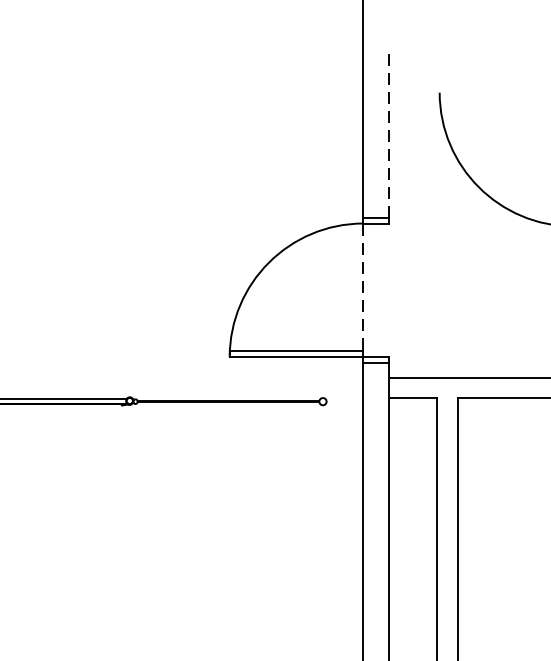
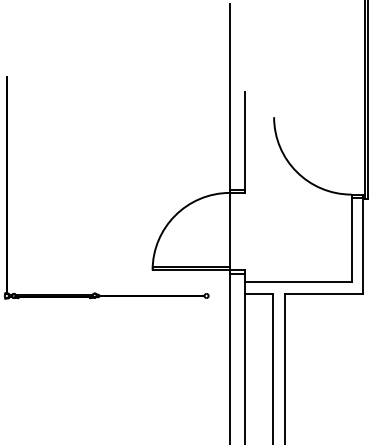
line: (388, 132) -> (244, 140), dashed -> solid
line: (364, 286) -> (230, 229), dashed -> solid

